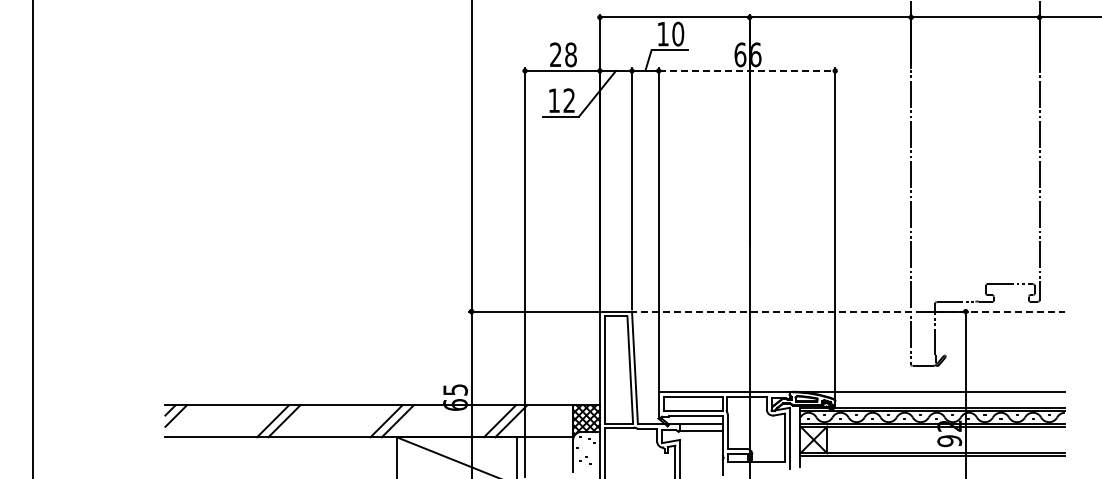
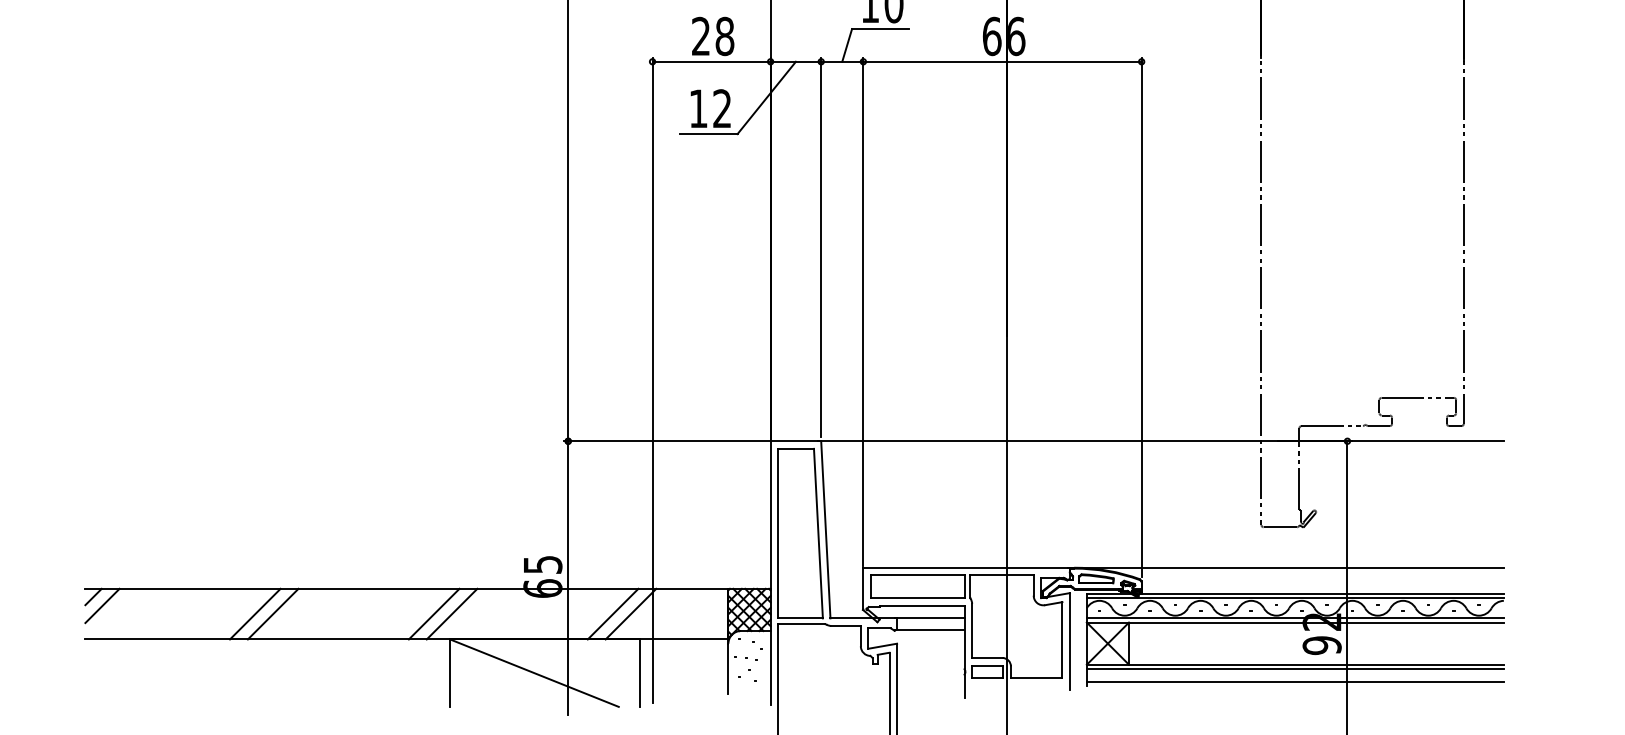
line: (747, 70) -> (1003, 61), dashed -> solid
line: (848, 311) -> (1162, 441), dashed -> solid
line: (932, 463) -> (1295, 680), added

